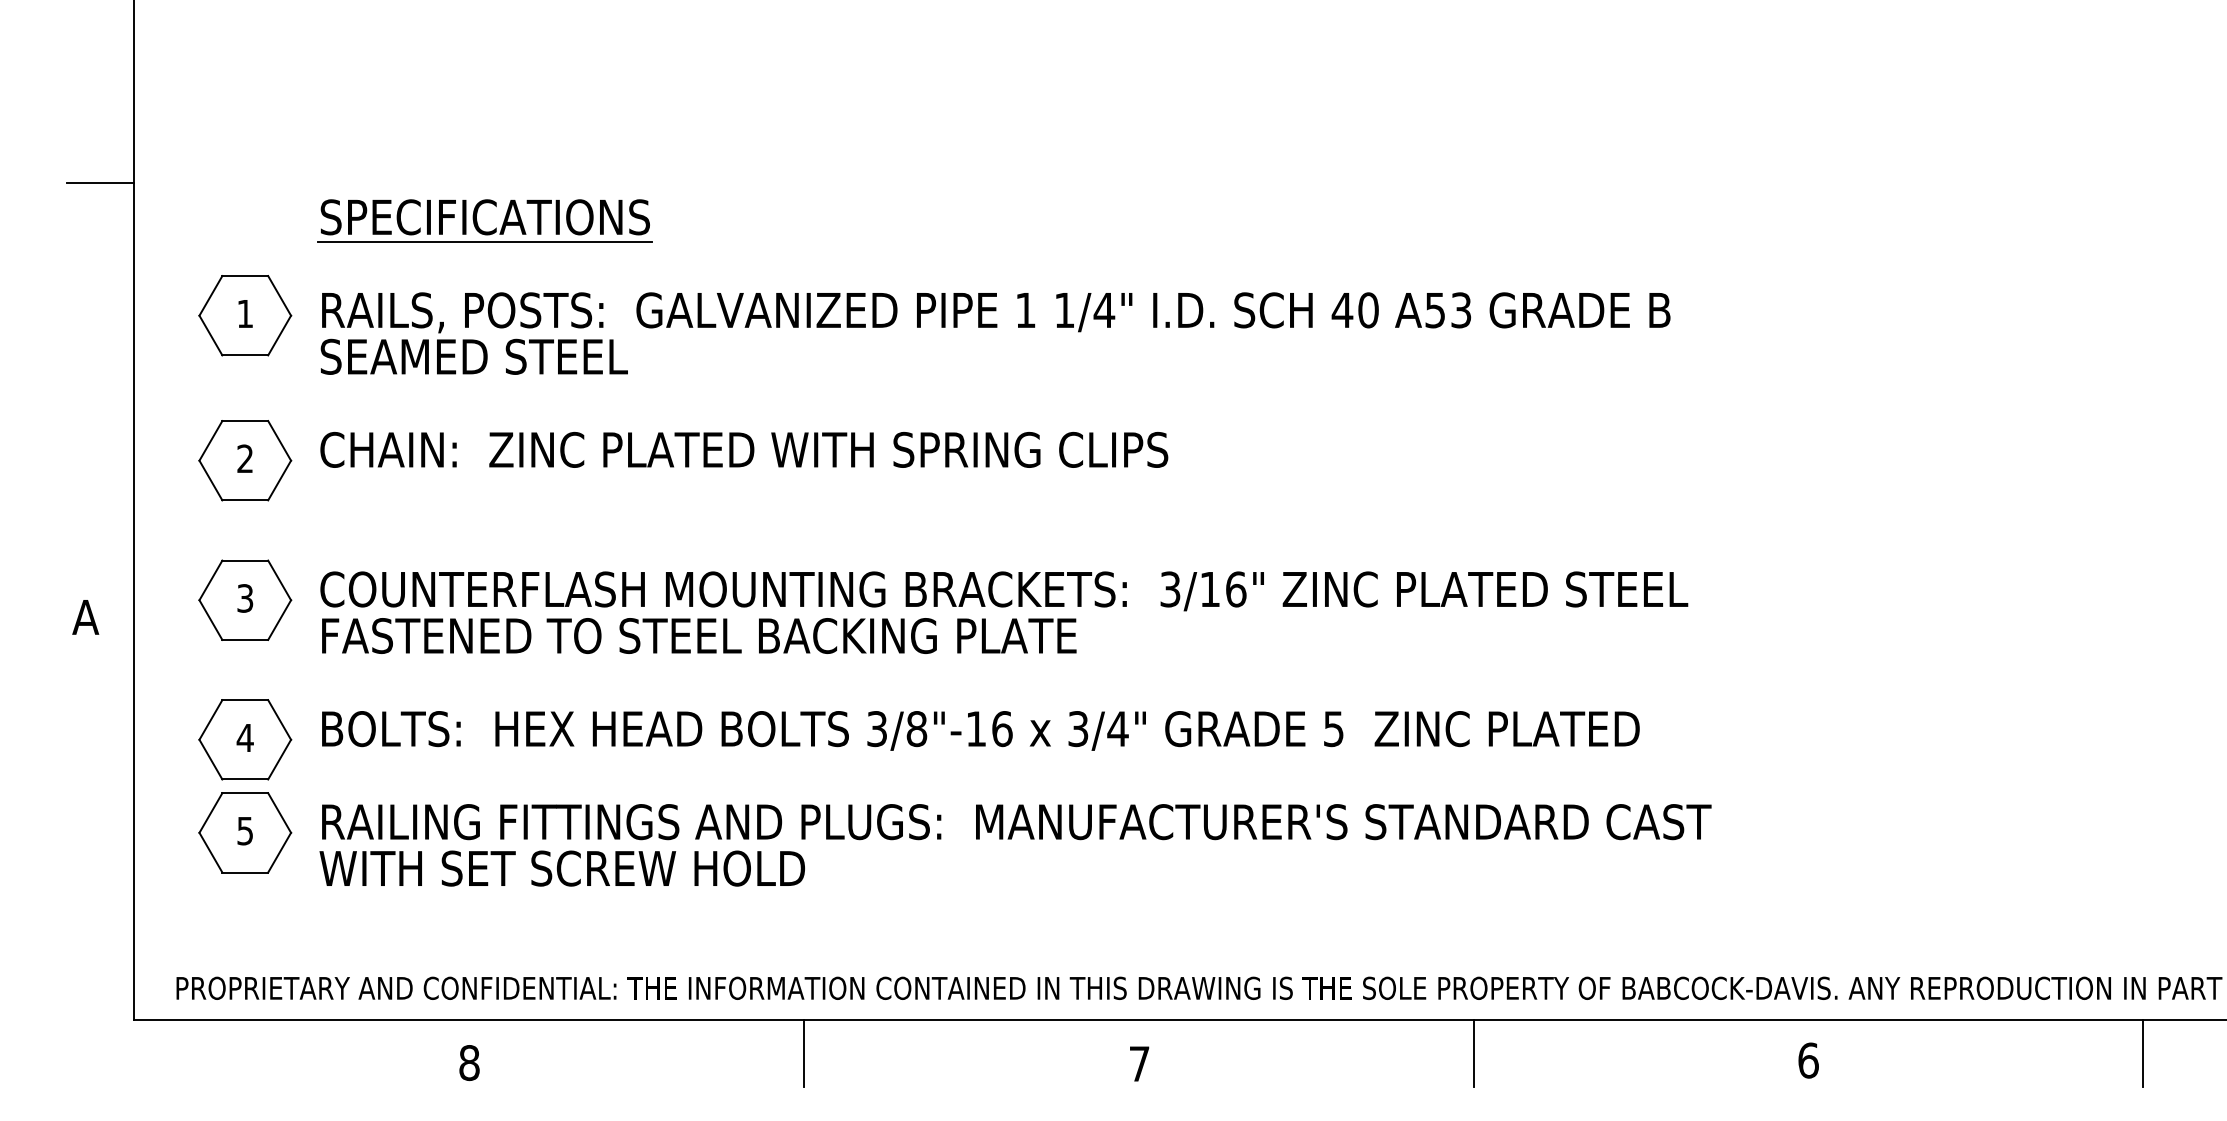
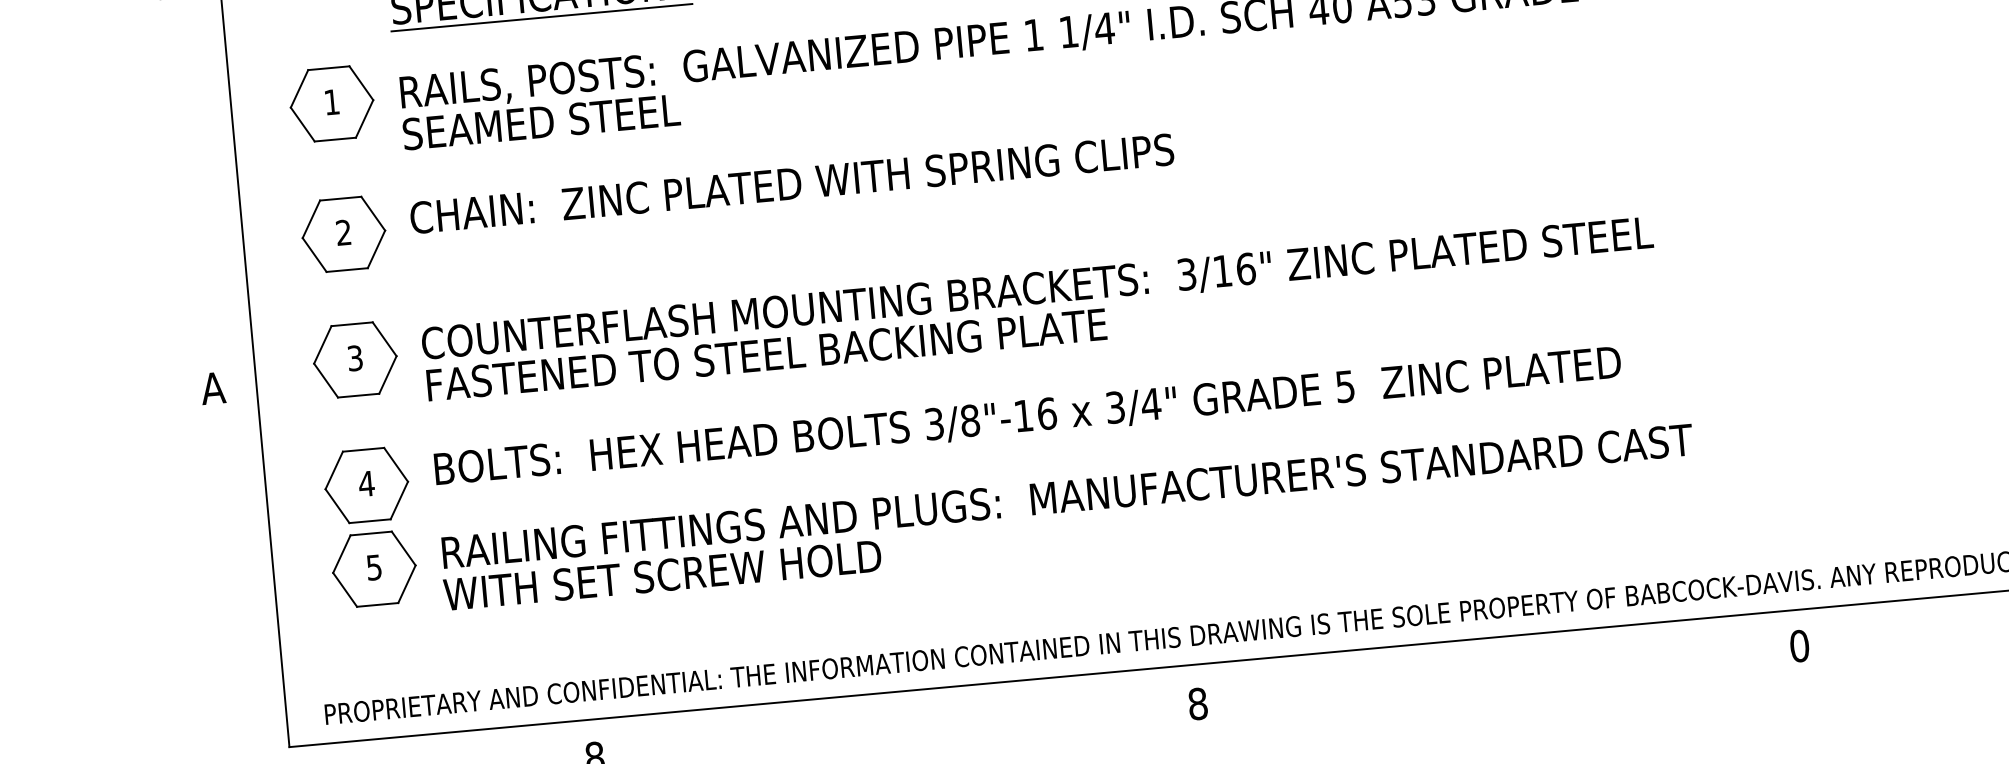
line: (803, 1053) -> (894, 722), removed
line: (1473, 1053) -> (1497, 667), removed
text: (1808, 1060) -> (1799, 646), 6 -> 0
text: (1139, 1064) -> (1197, 704), 7 -> 8

